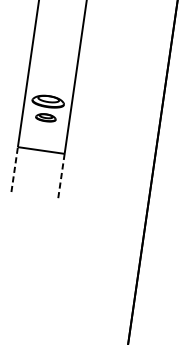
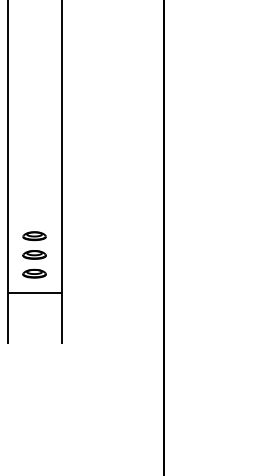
part: (48, 100) -> (34, 235), size x0.62
part: (43, 133) -> (34, 273), added
line: (14, 169) -> (7, 318), dashed -> solid
line: (61, 176) -> (61, 318), dashed -> solid

